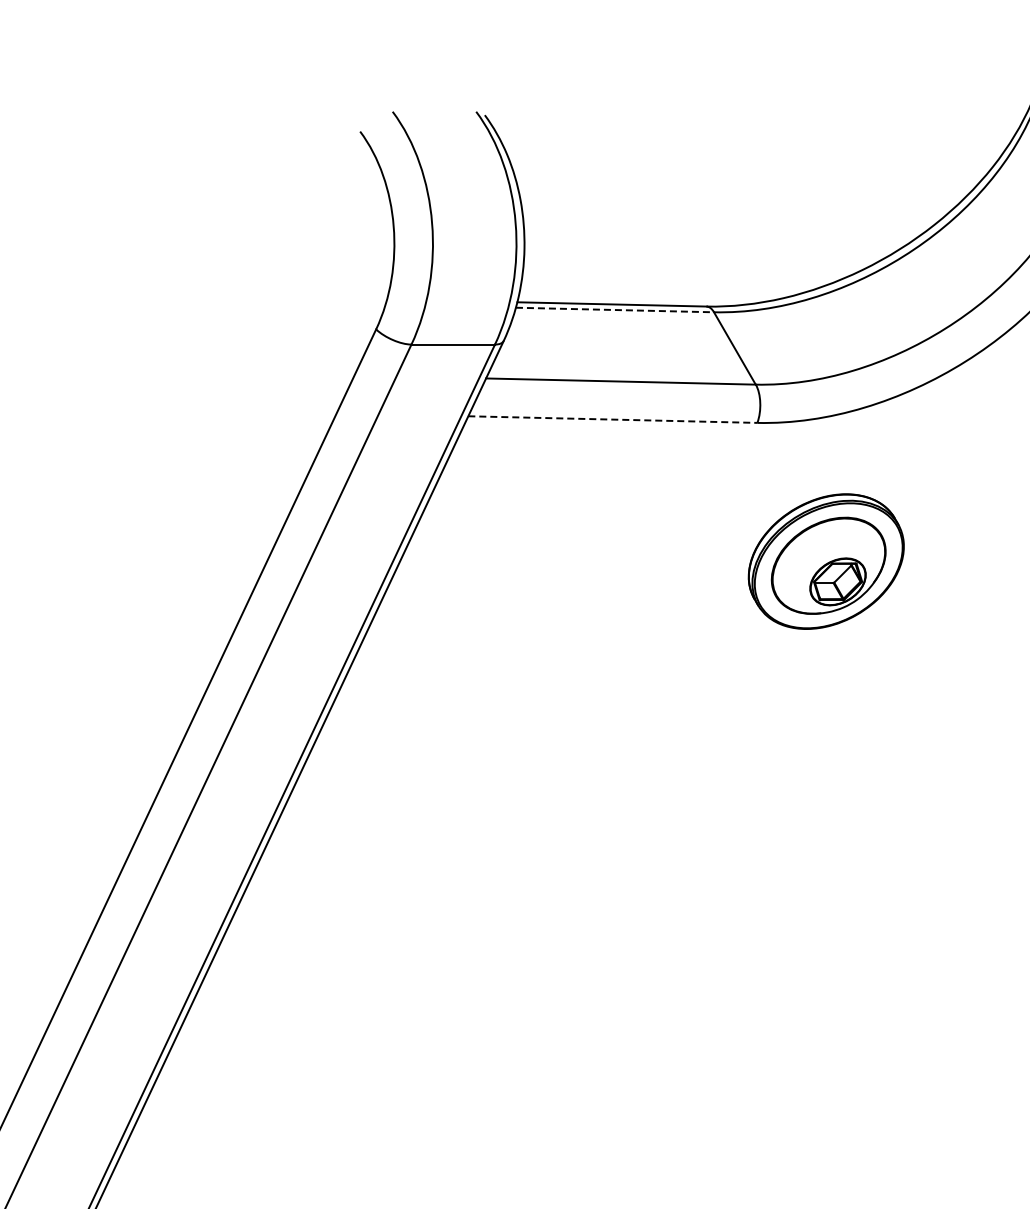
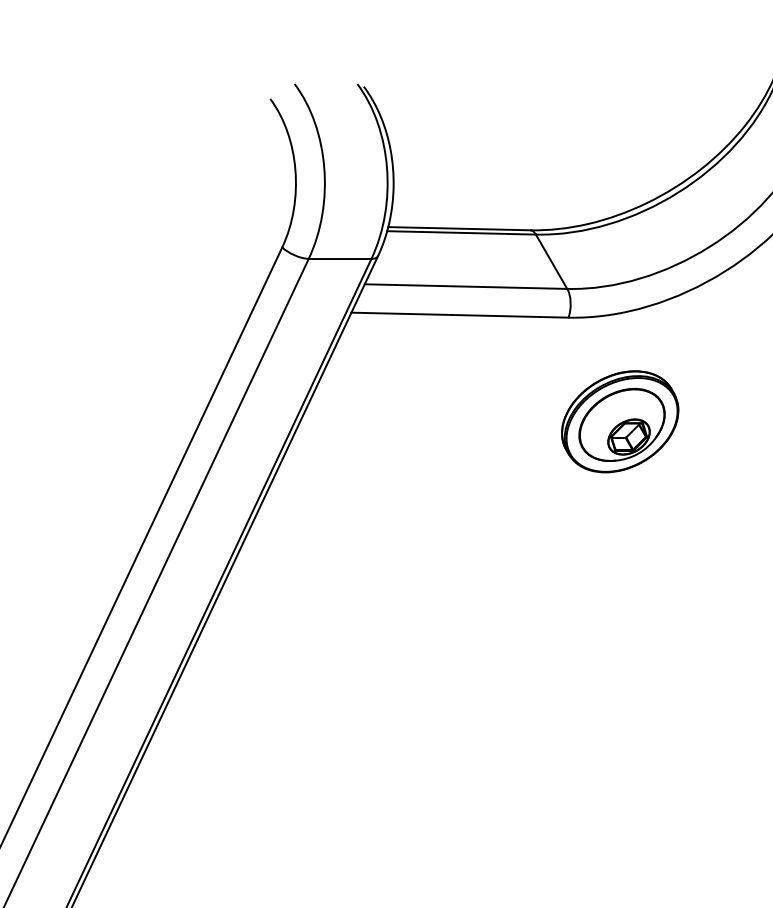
line: (615, 310) -> (461, 233), dashed -> solid
line: (612, 419) -> (459, 315), dashed -> solid

